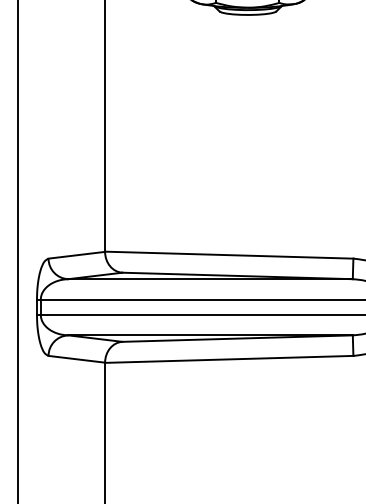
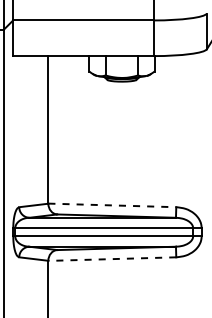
line: (229, 255) -> (112, 205), solid -> dashed
line: (229, 360) -> (112, 259), solid -> dashed

